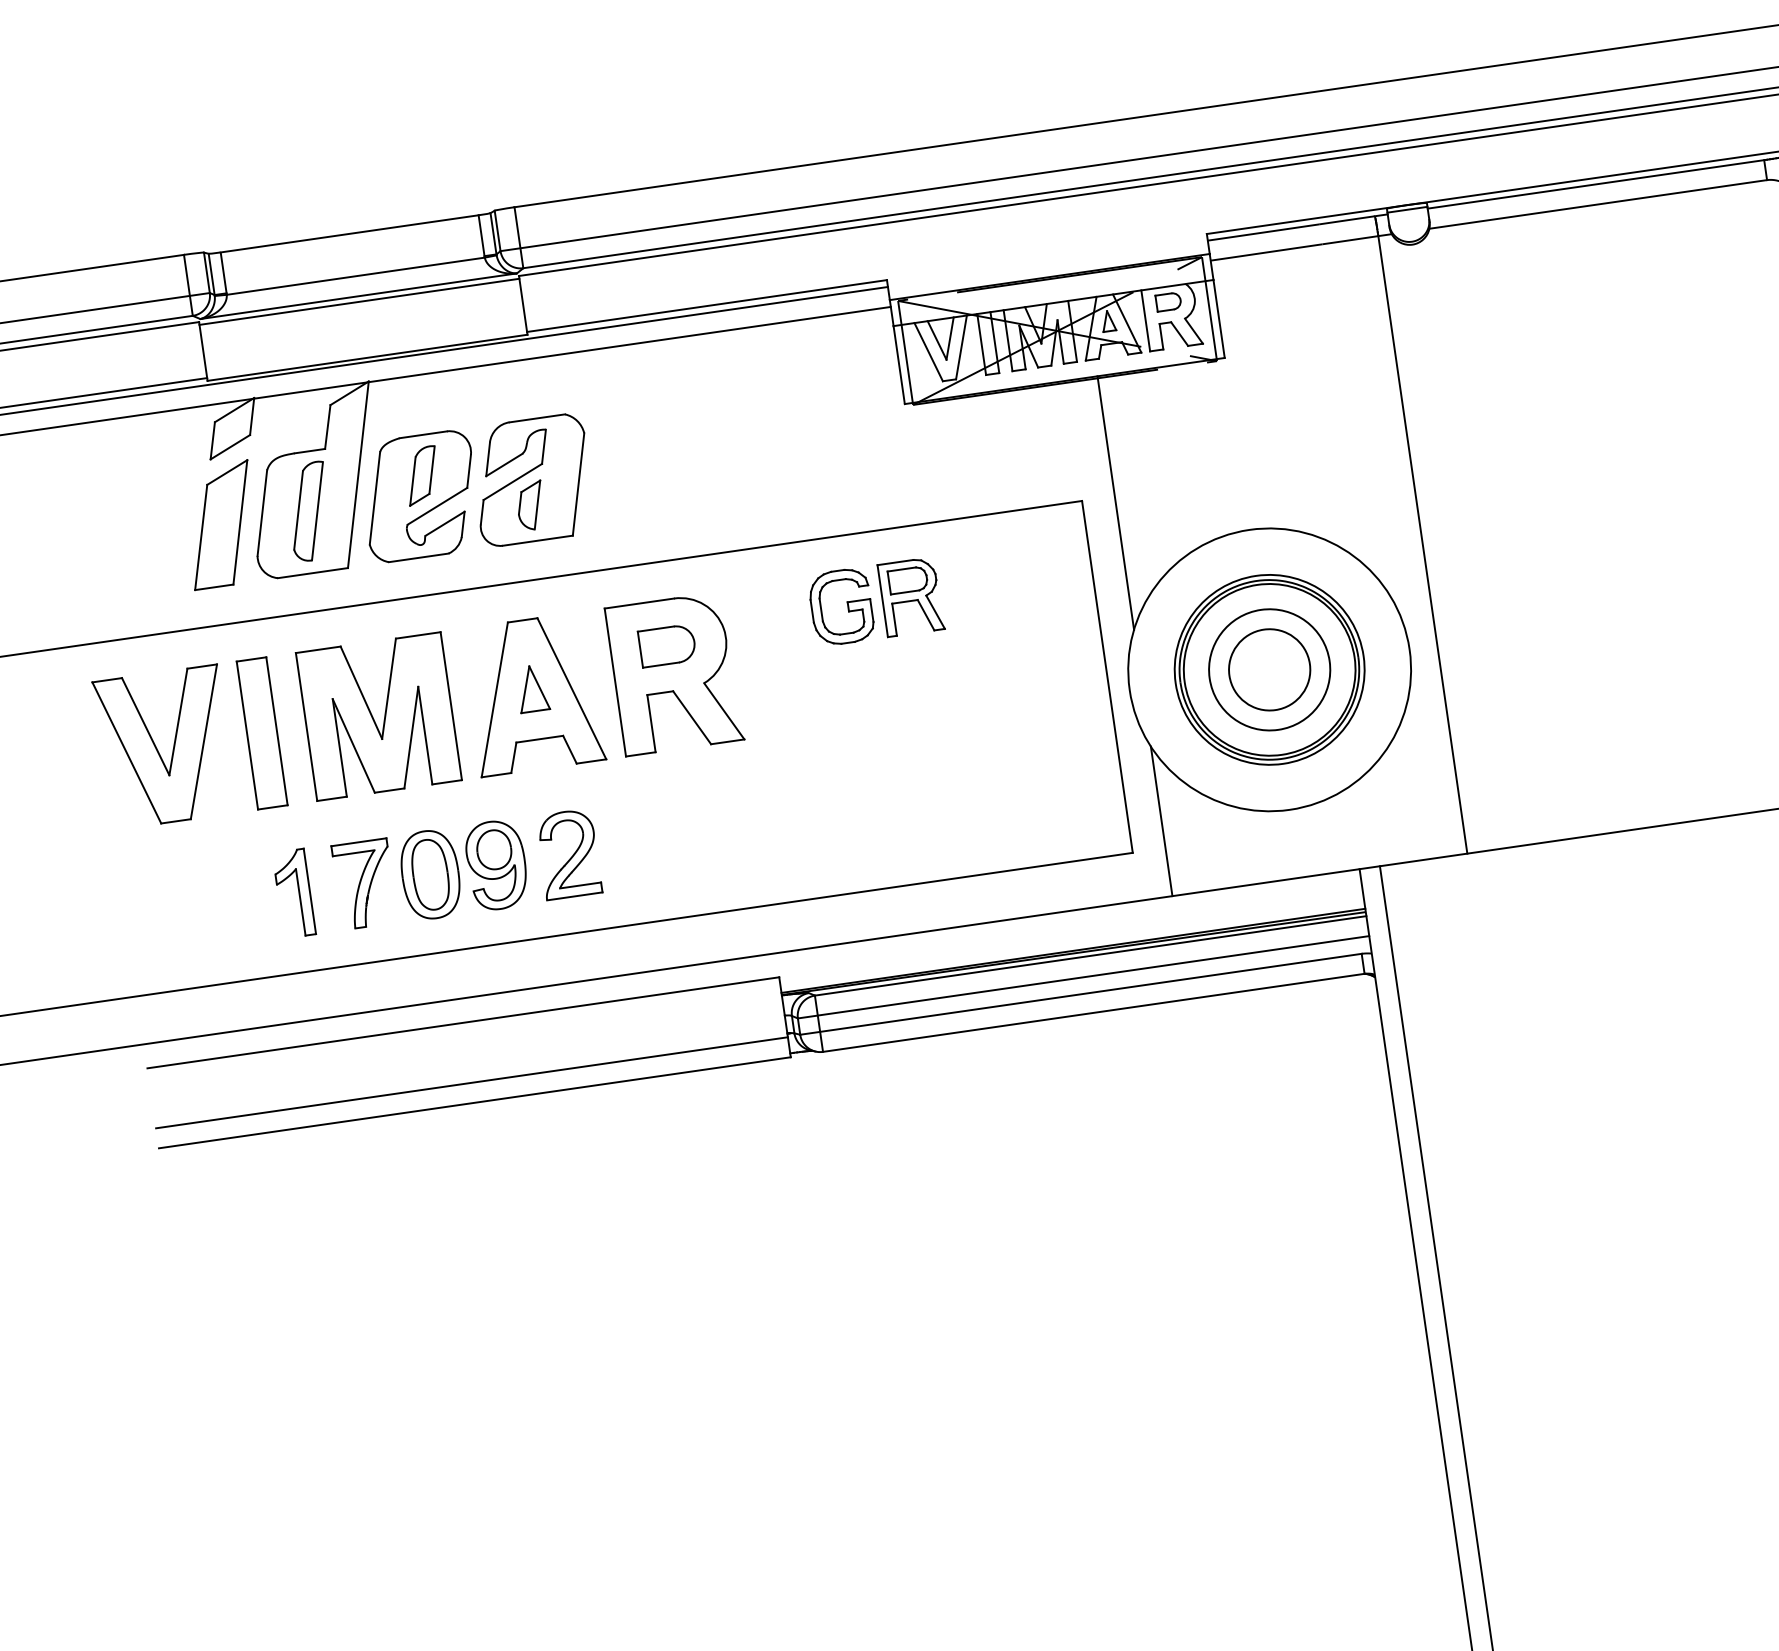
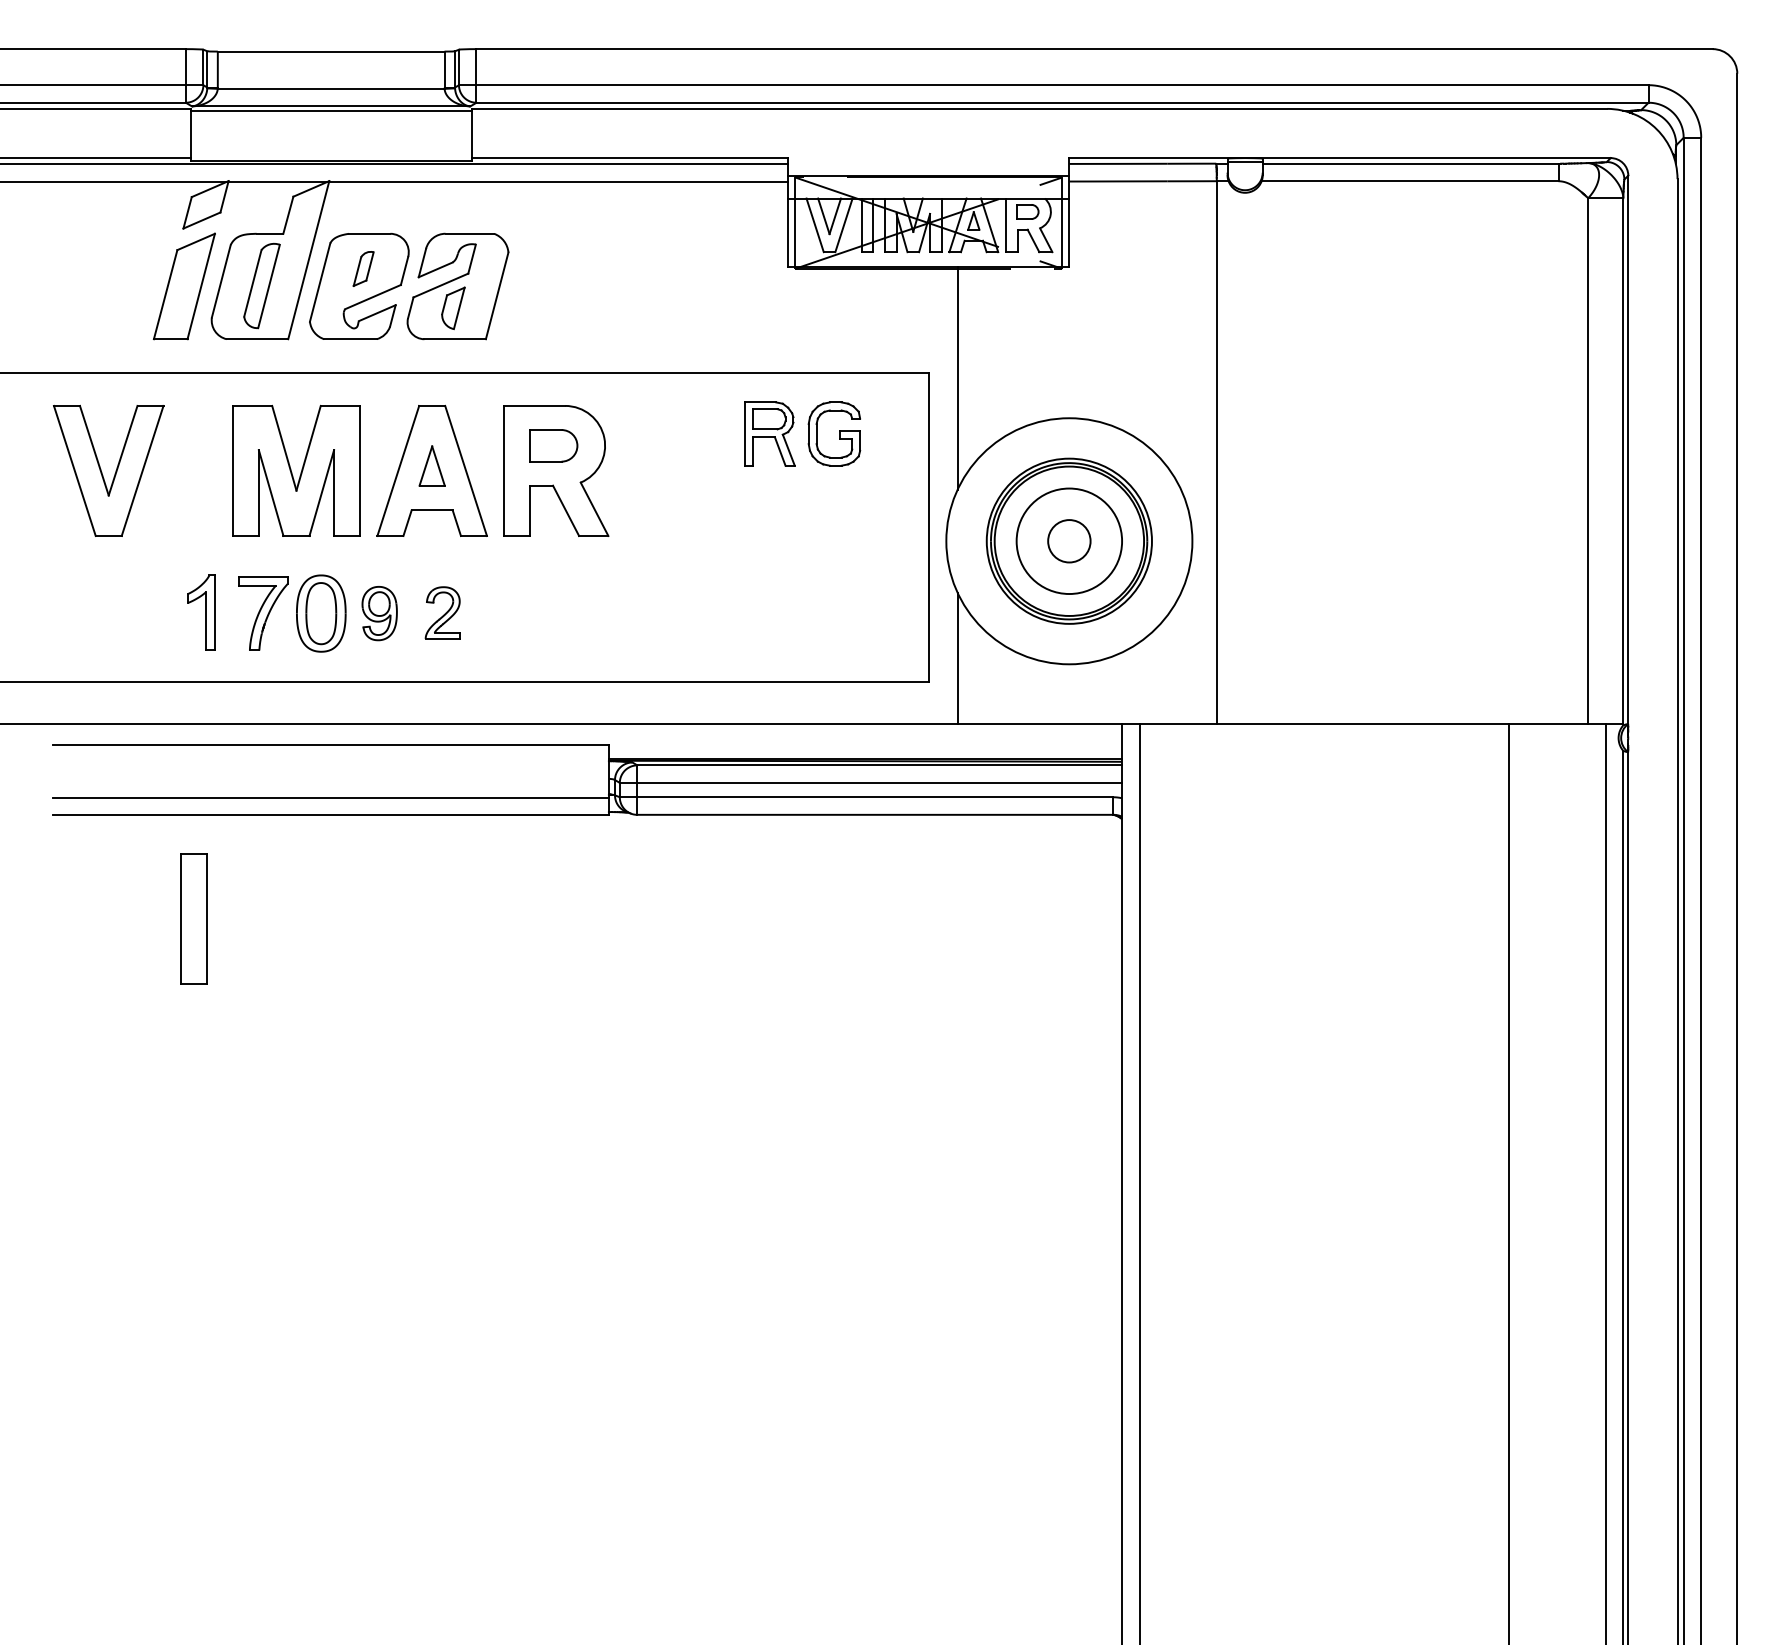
part: (421, 475) -> (363, 268), size x0.7
part: (841, 606) -> (834, 433), moved
circle: (1269, 668) -> (1069, 540), size x0.6
part: (261, 732) -> (193, 918), moved
part: (568, 853) -> (442, 612), size x0.7
part: (496, 865) -> (379, 613), size x0.7

